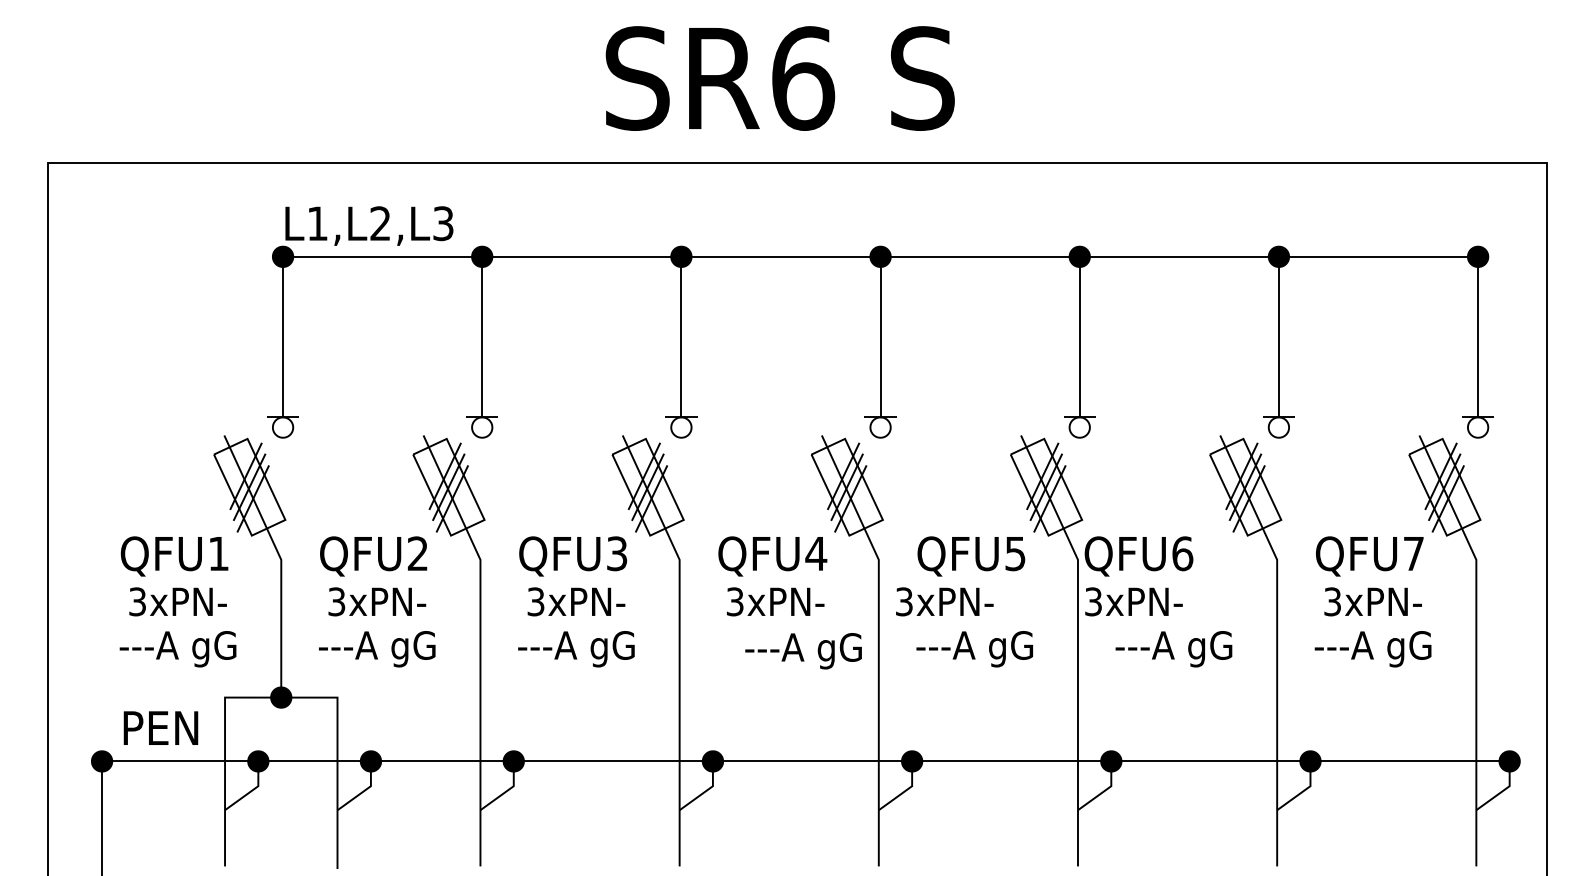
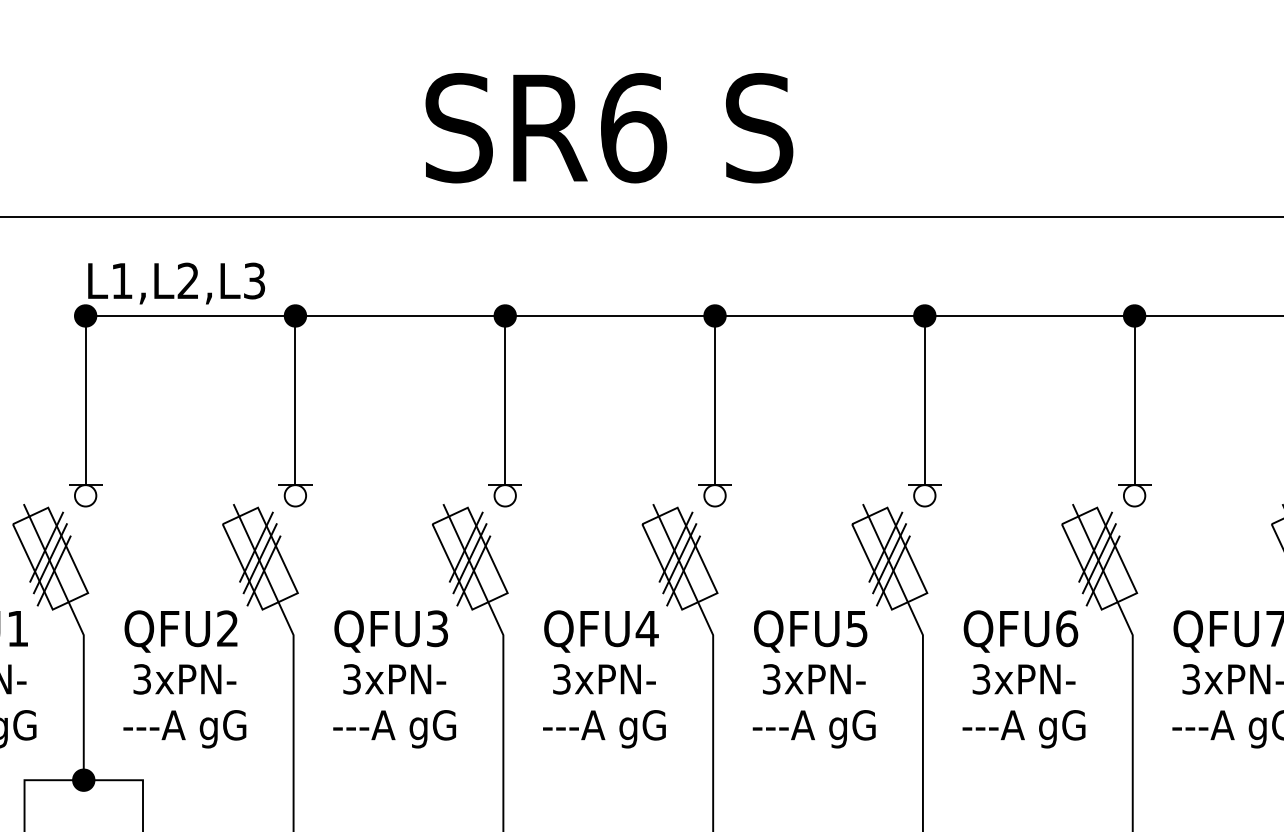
text: (1138, 556) -> (1020, 631), moved
text: (944, 601) -> (813, 678), moved
text: (1133, 601) -> (1023, 678), moved
text: (803, 651) -> (604, 729), moved

